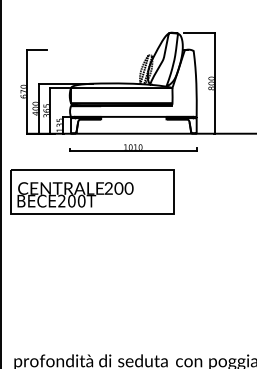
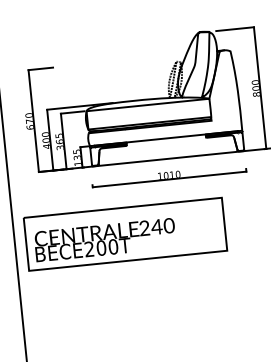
text: (118, 188) -> (156, 227), 200 -> 240

